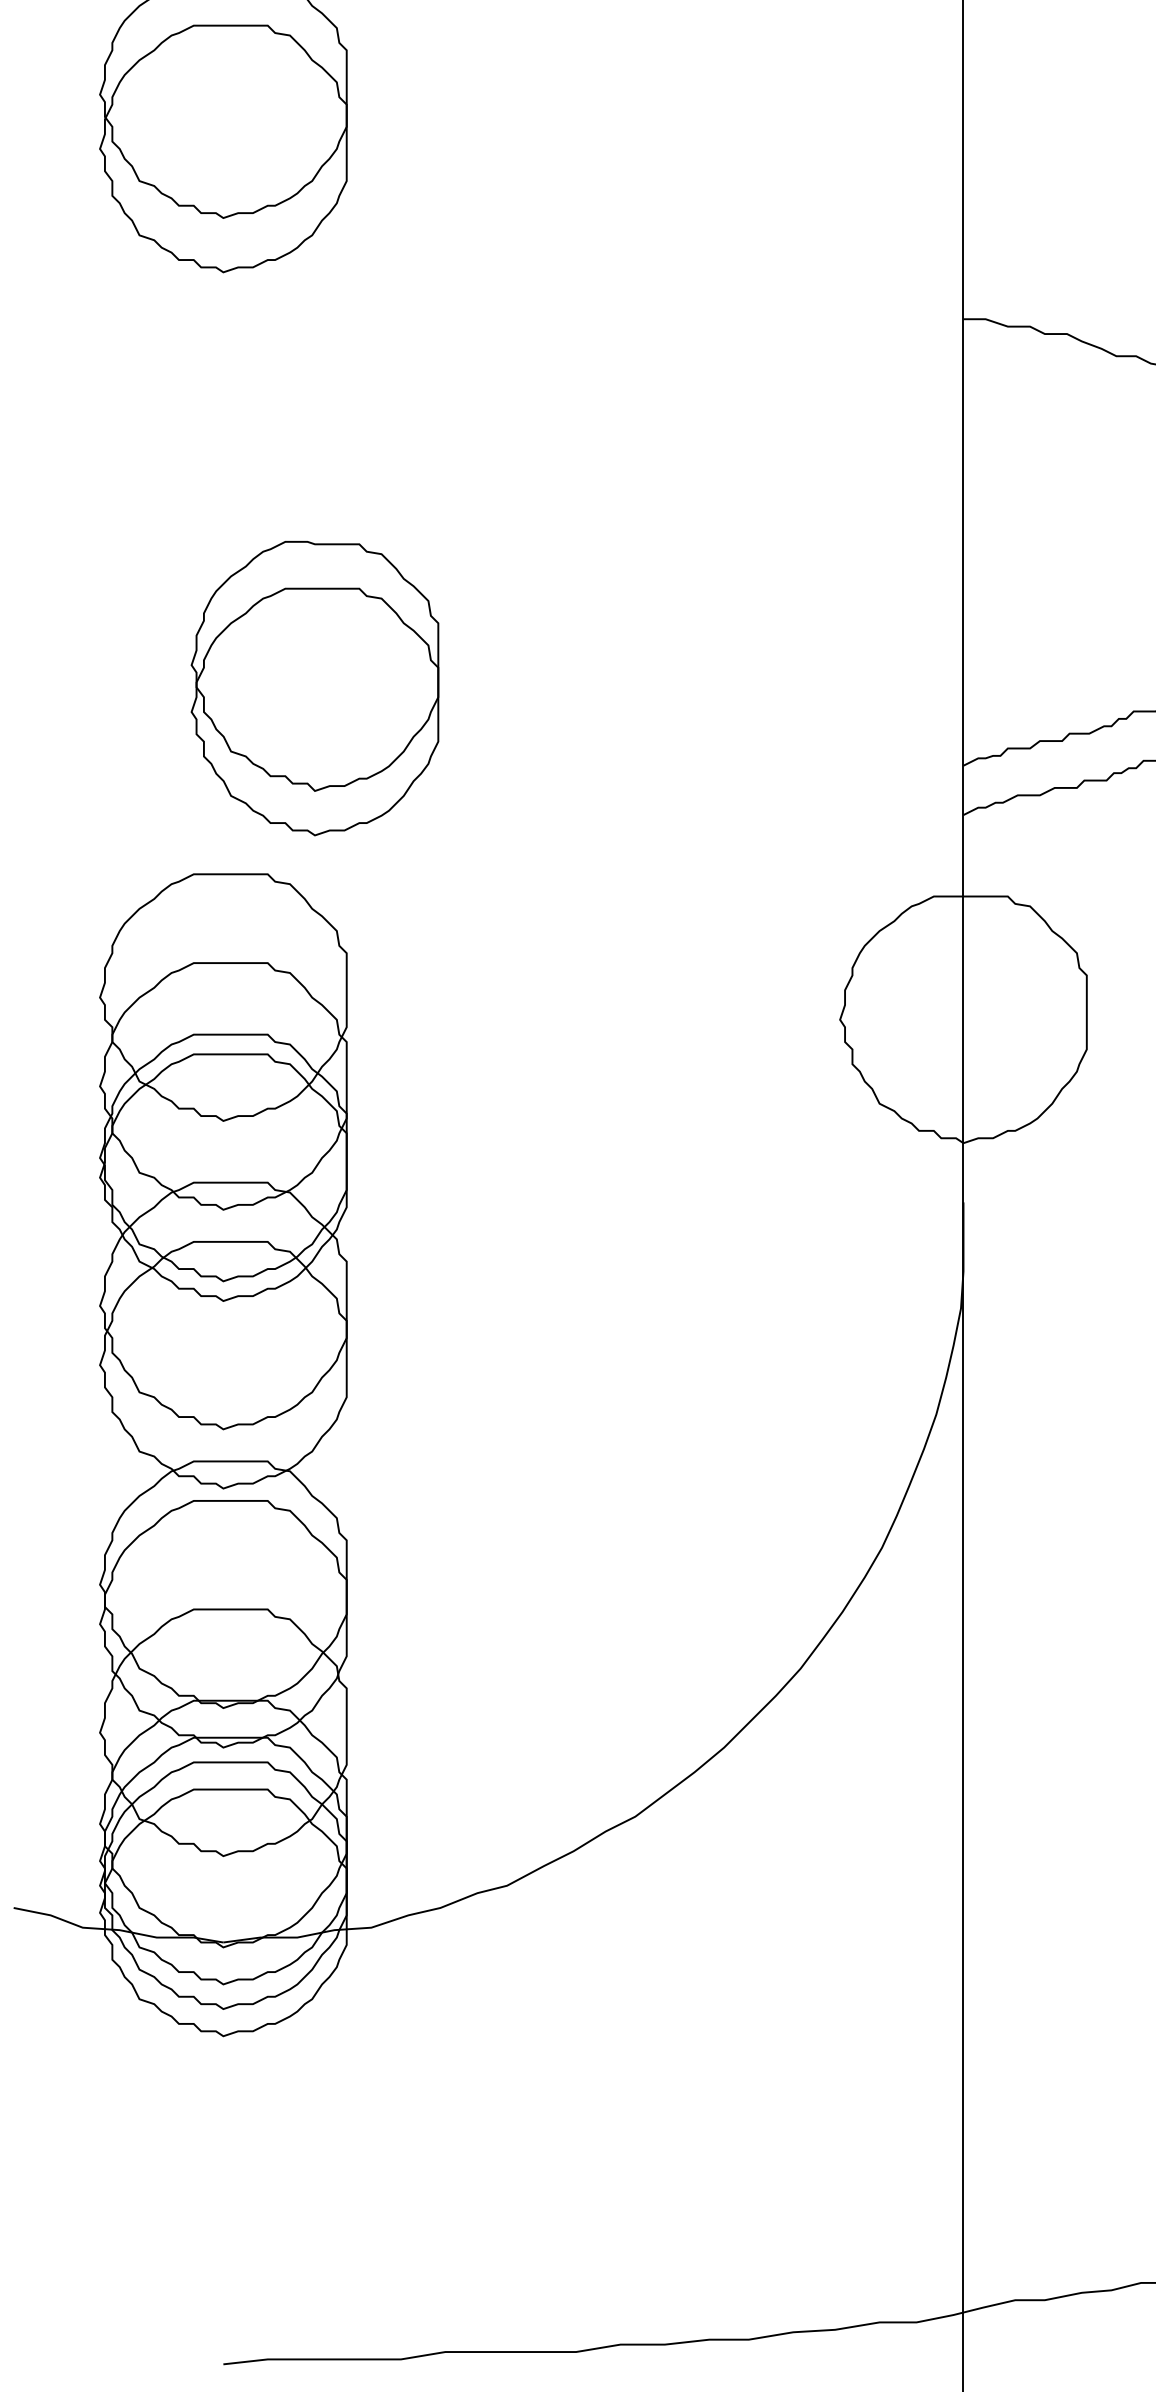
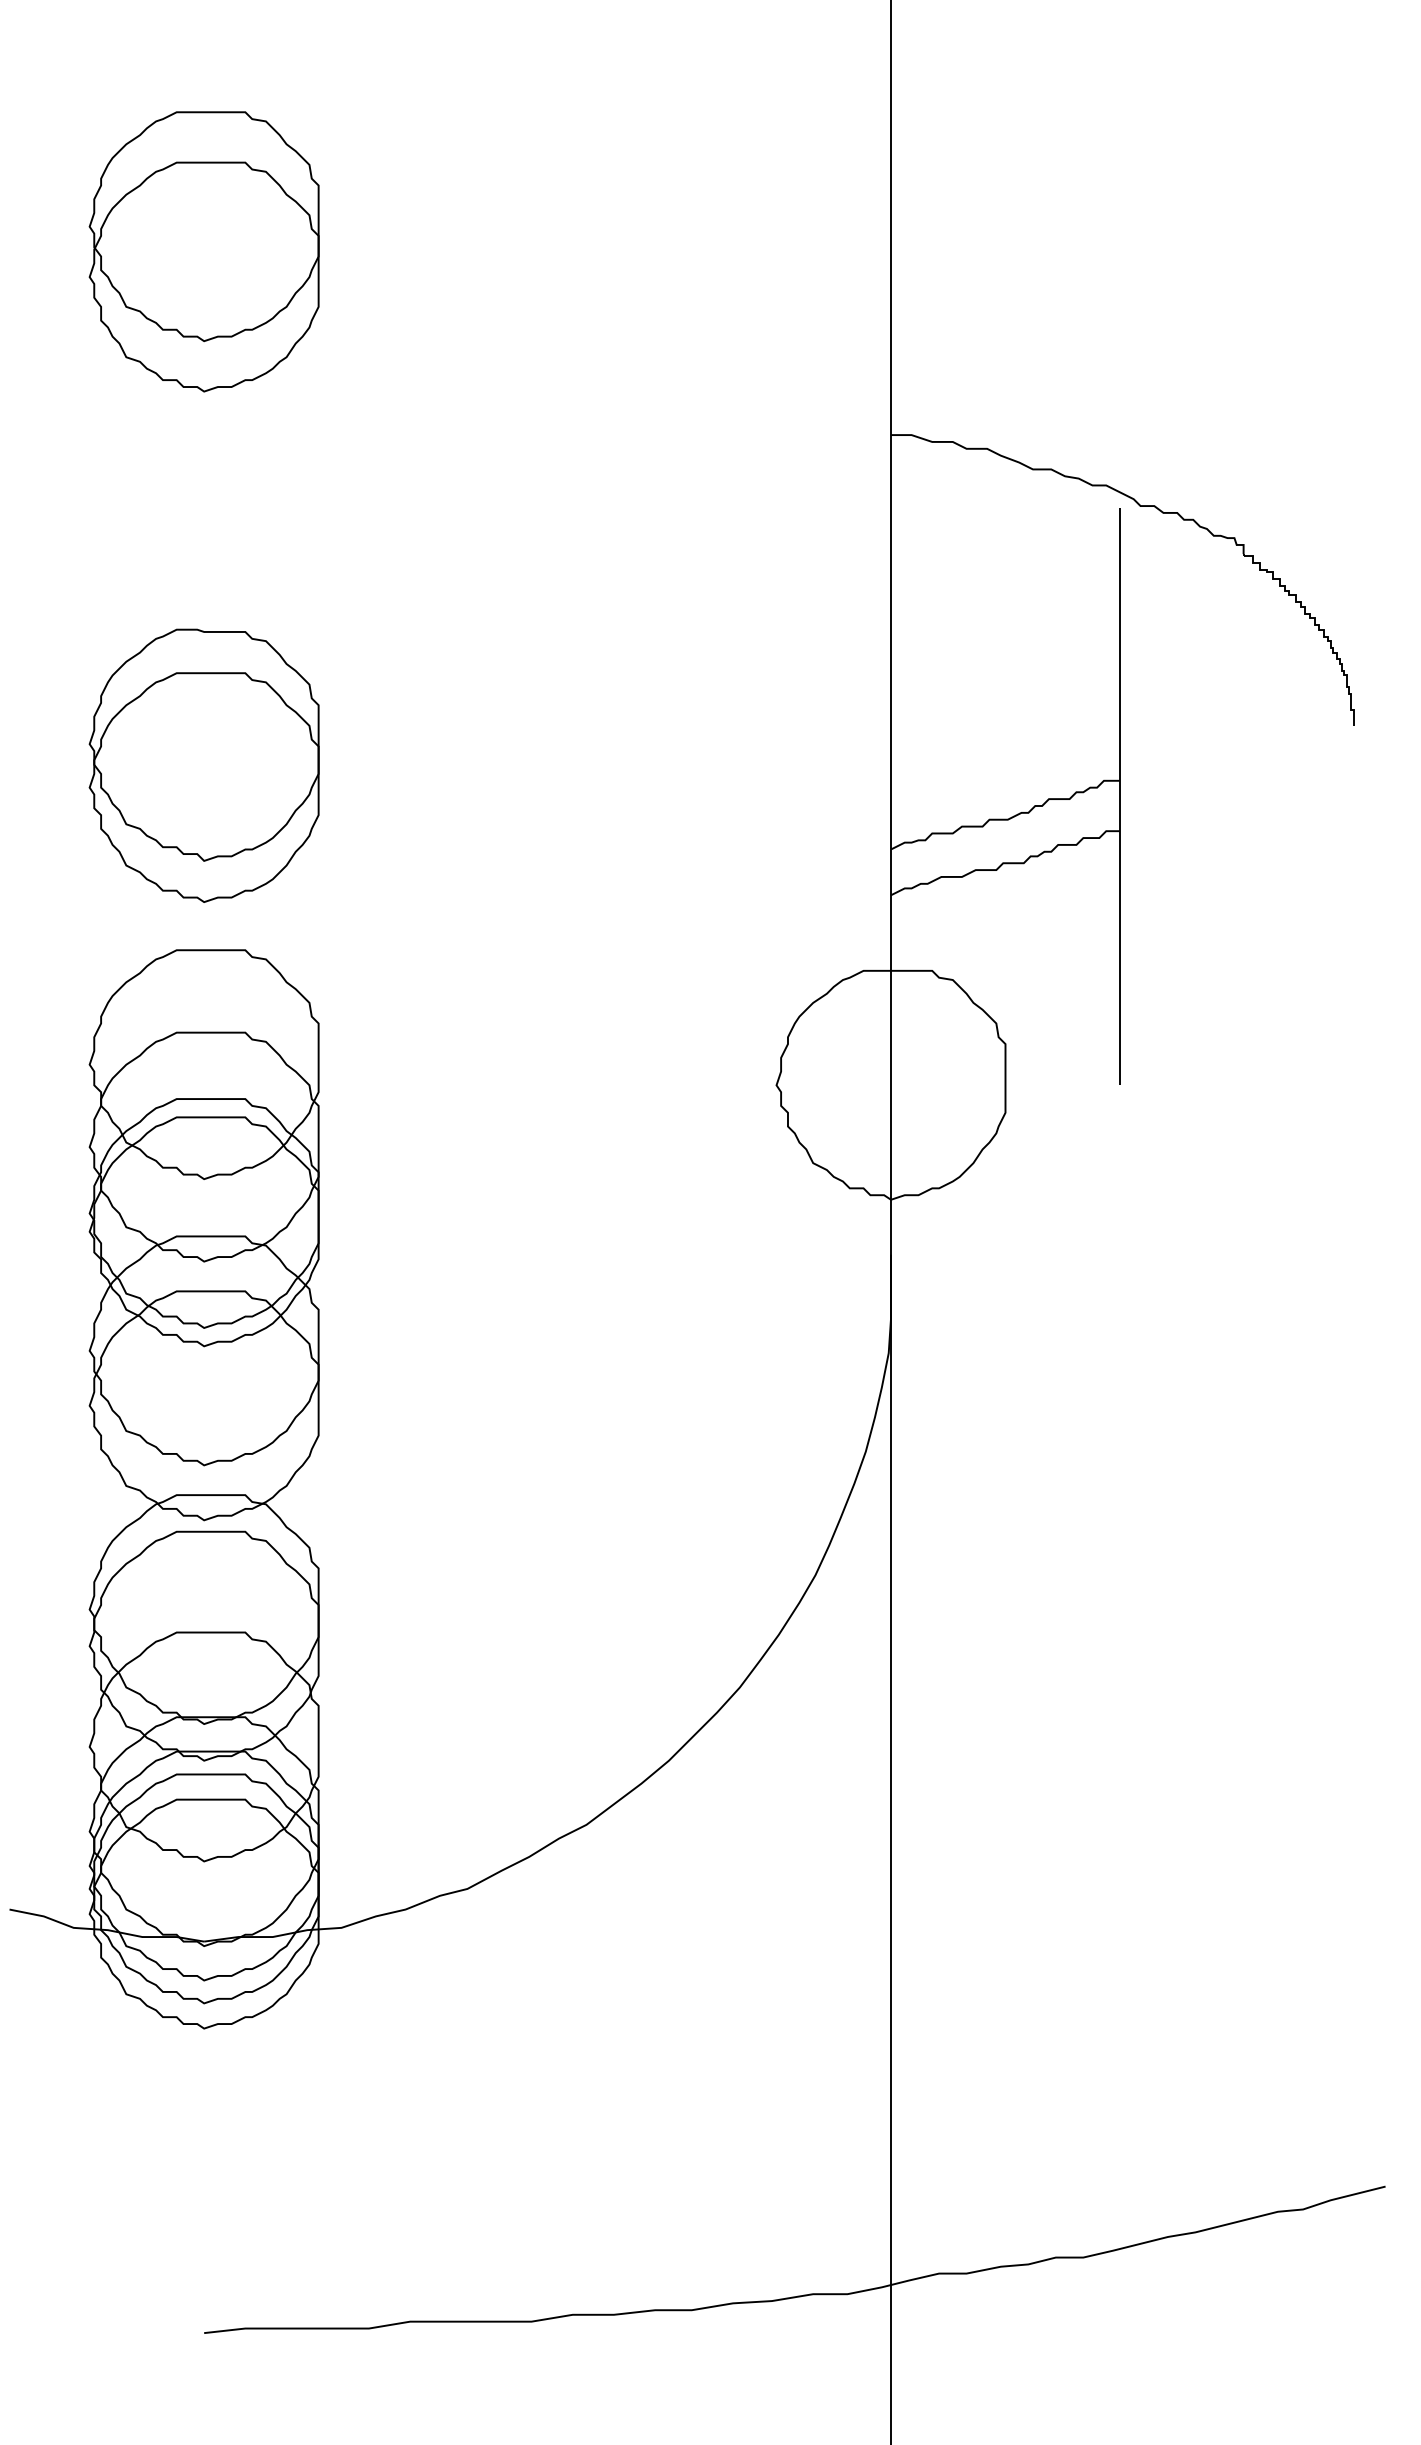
part: (314, 688) -> (203, 765), moved

